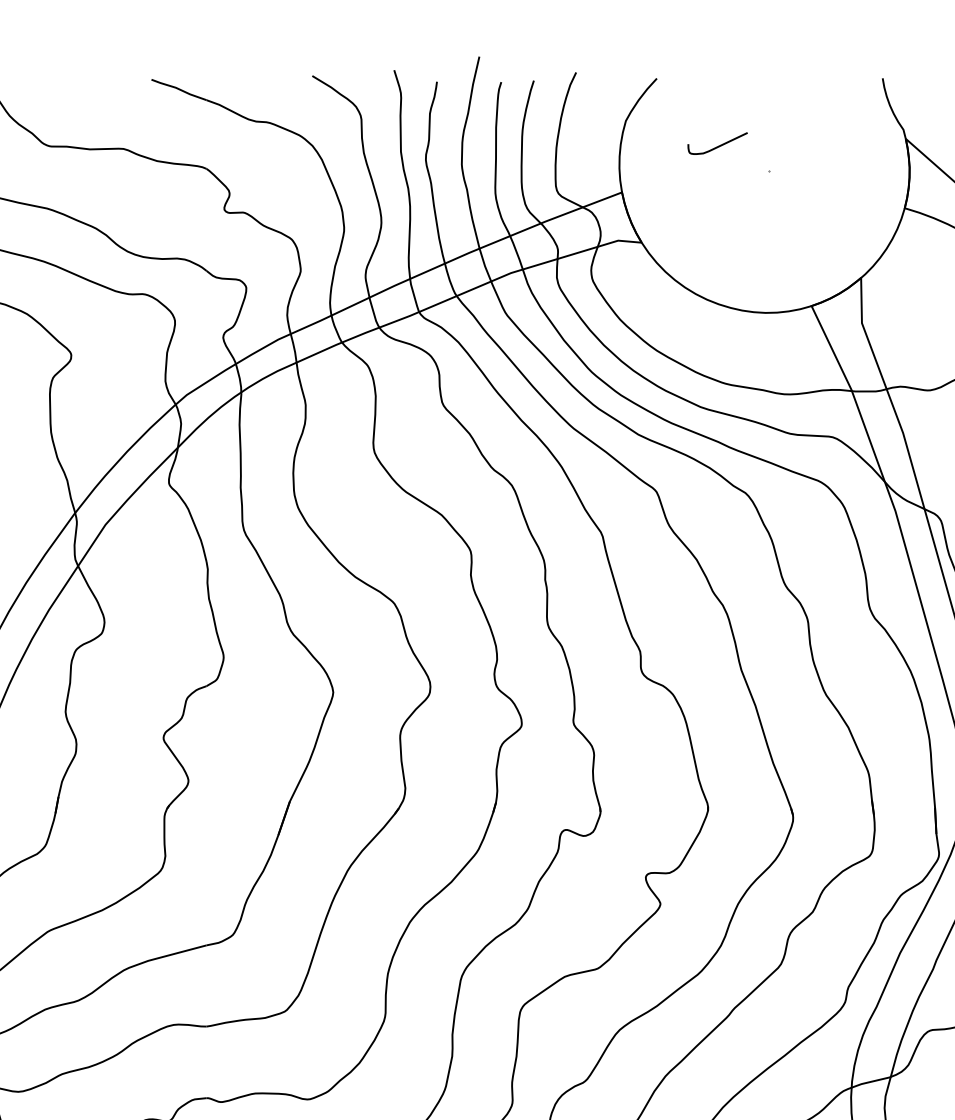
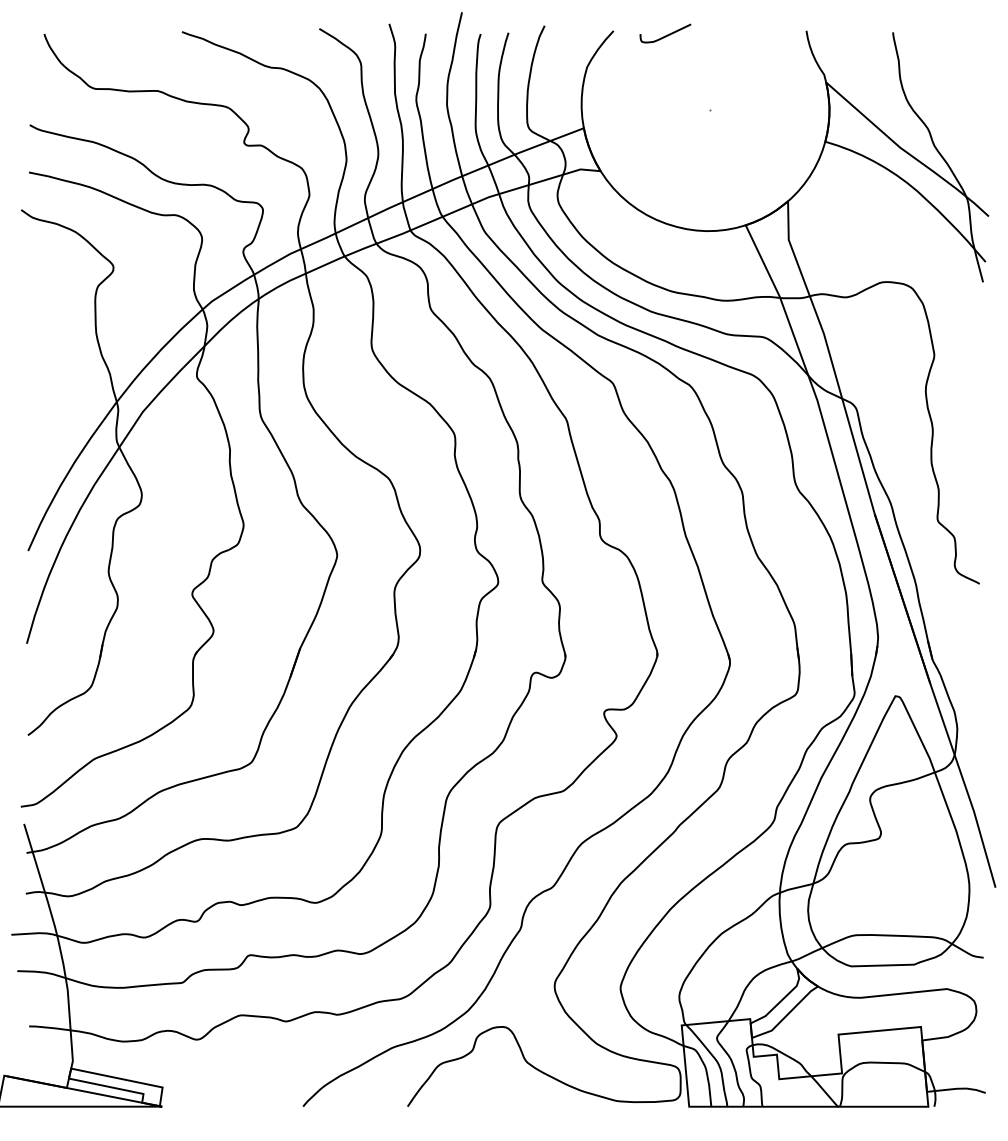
curve: (717, 145) -> (665, 35), moved

